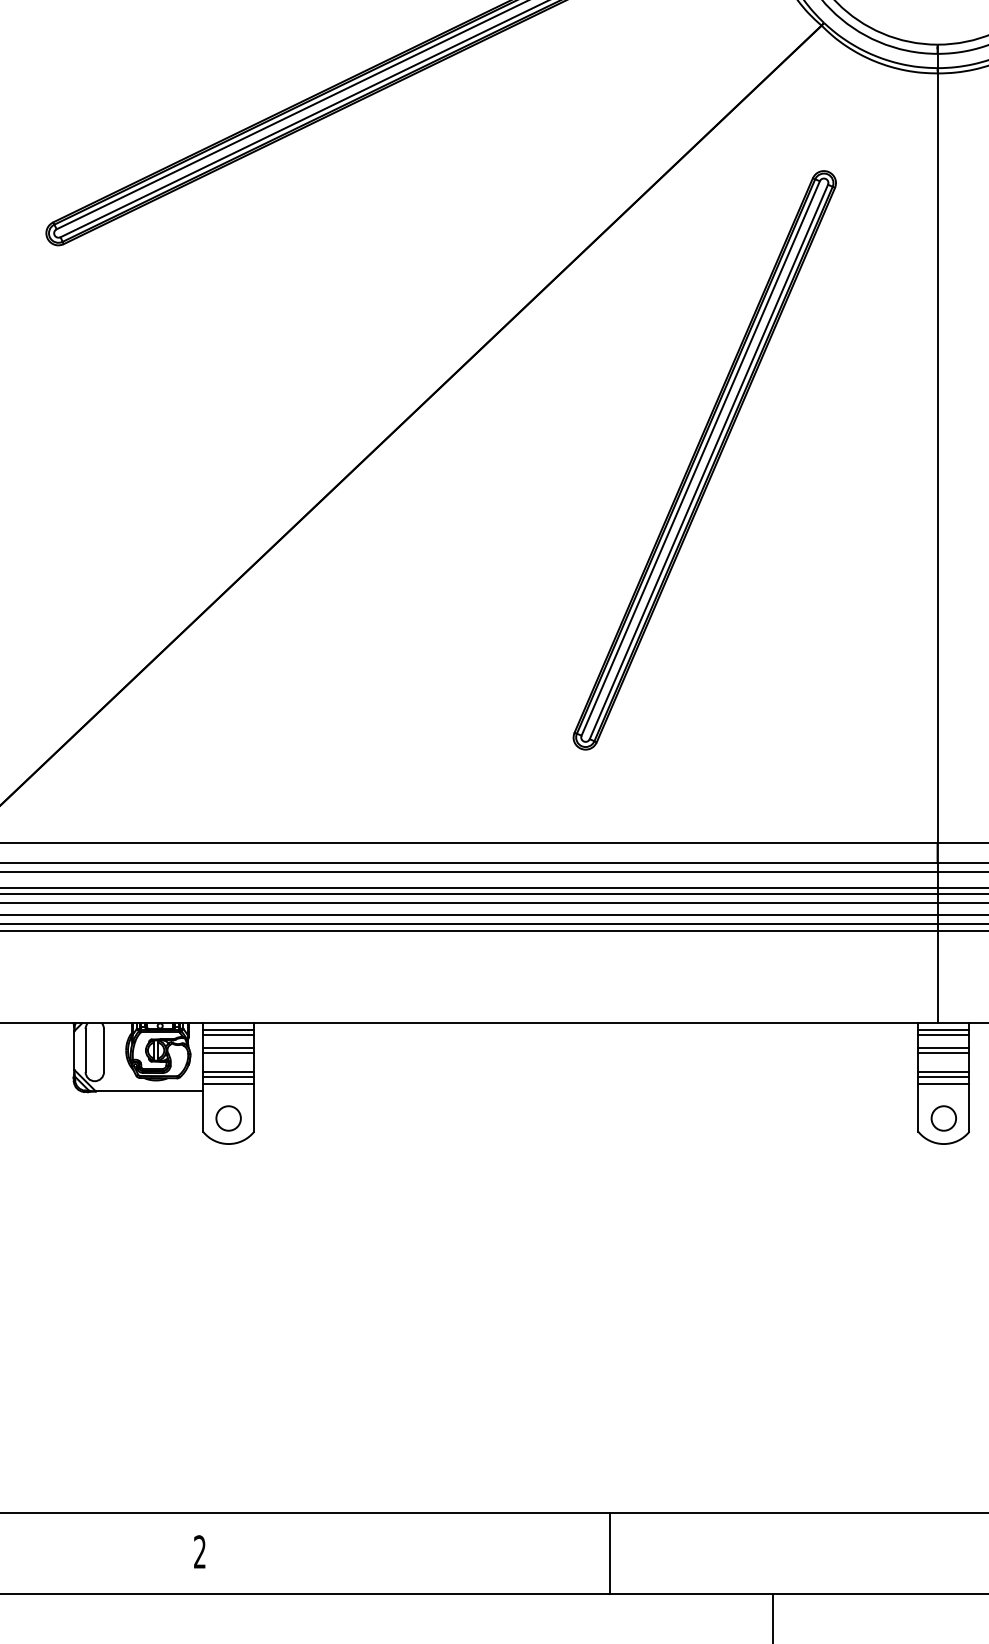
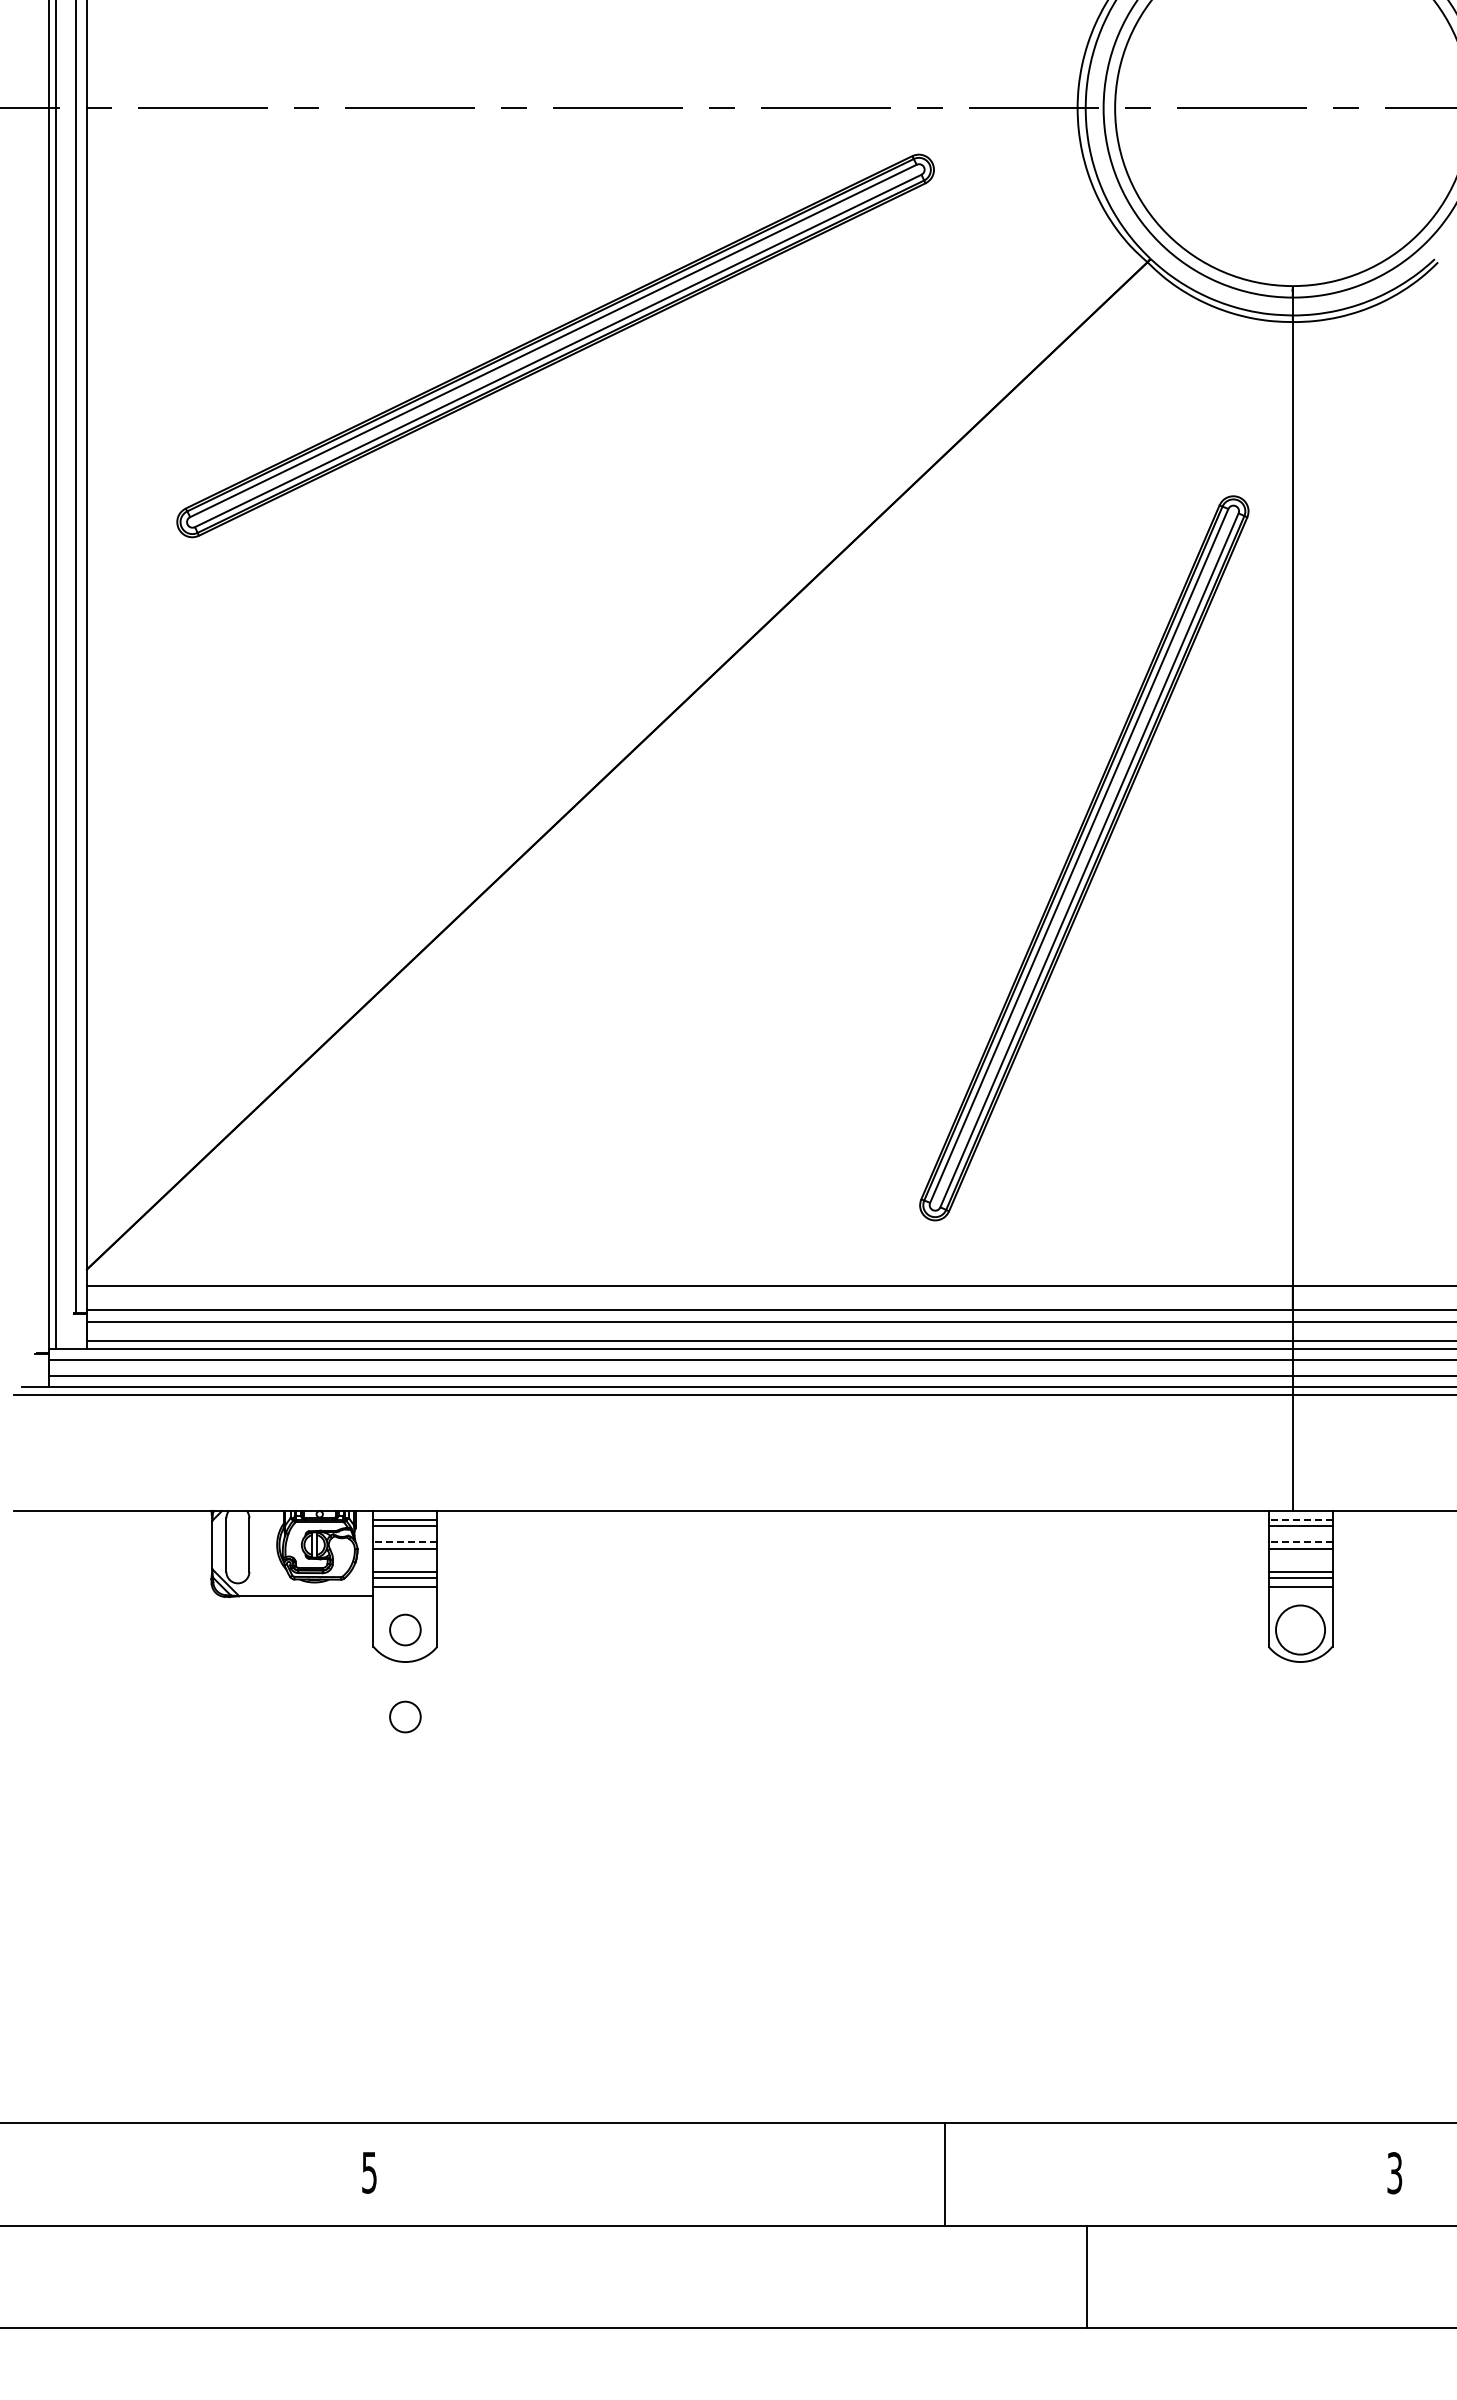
part: (704, 460) -> (1084, 858), moved
line: (943, 1030) -> (1300, 1519), solid -> dashed
line: (228, 1048) -> (405, 1542), solid -> dashed
line: (943, 1048) -> (1300, 1542), solid -> dashed
circle: (943, 1118) -> (1300, 1629), size x1.6
circle: (228, 1187) -> (405, 1716), added
text: (199, 1551) -> (369, 2172), 2 -> 5
line: (609, 1553) -> (945, 2174), moved

